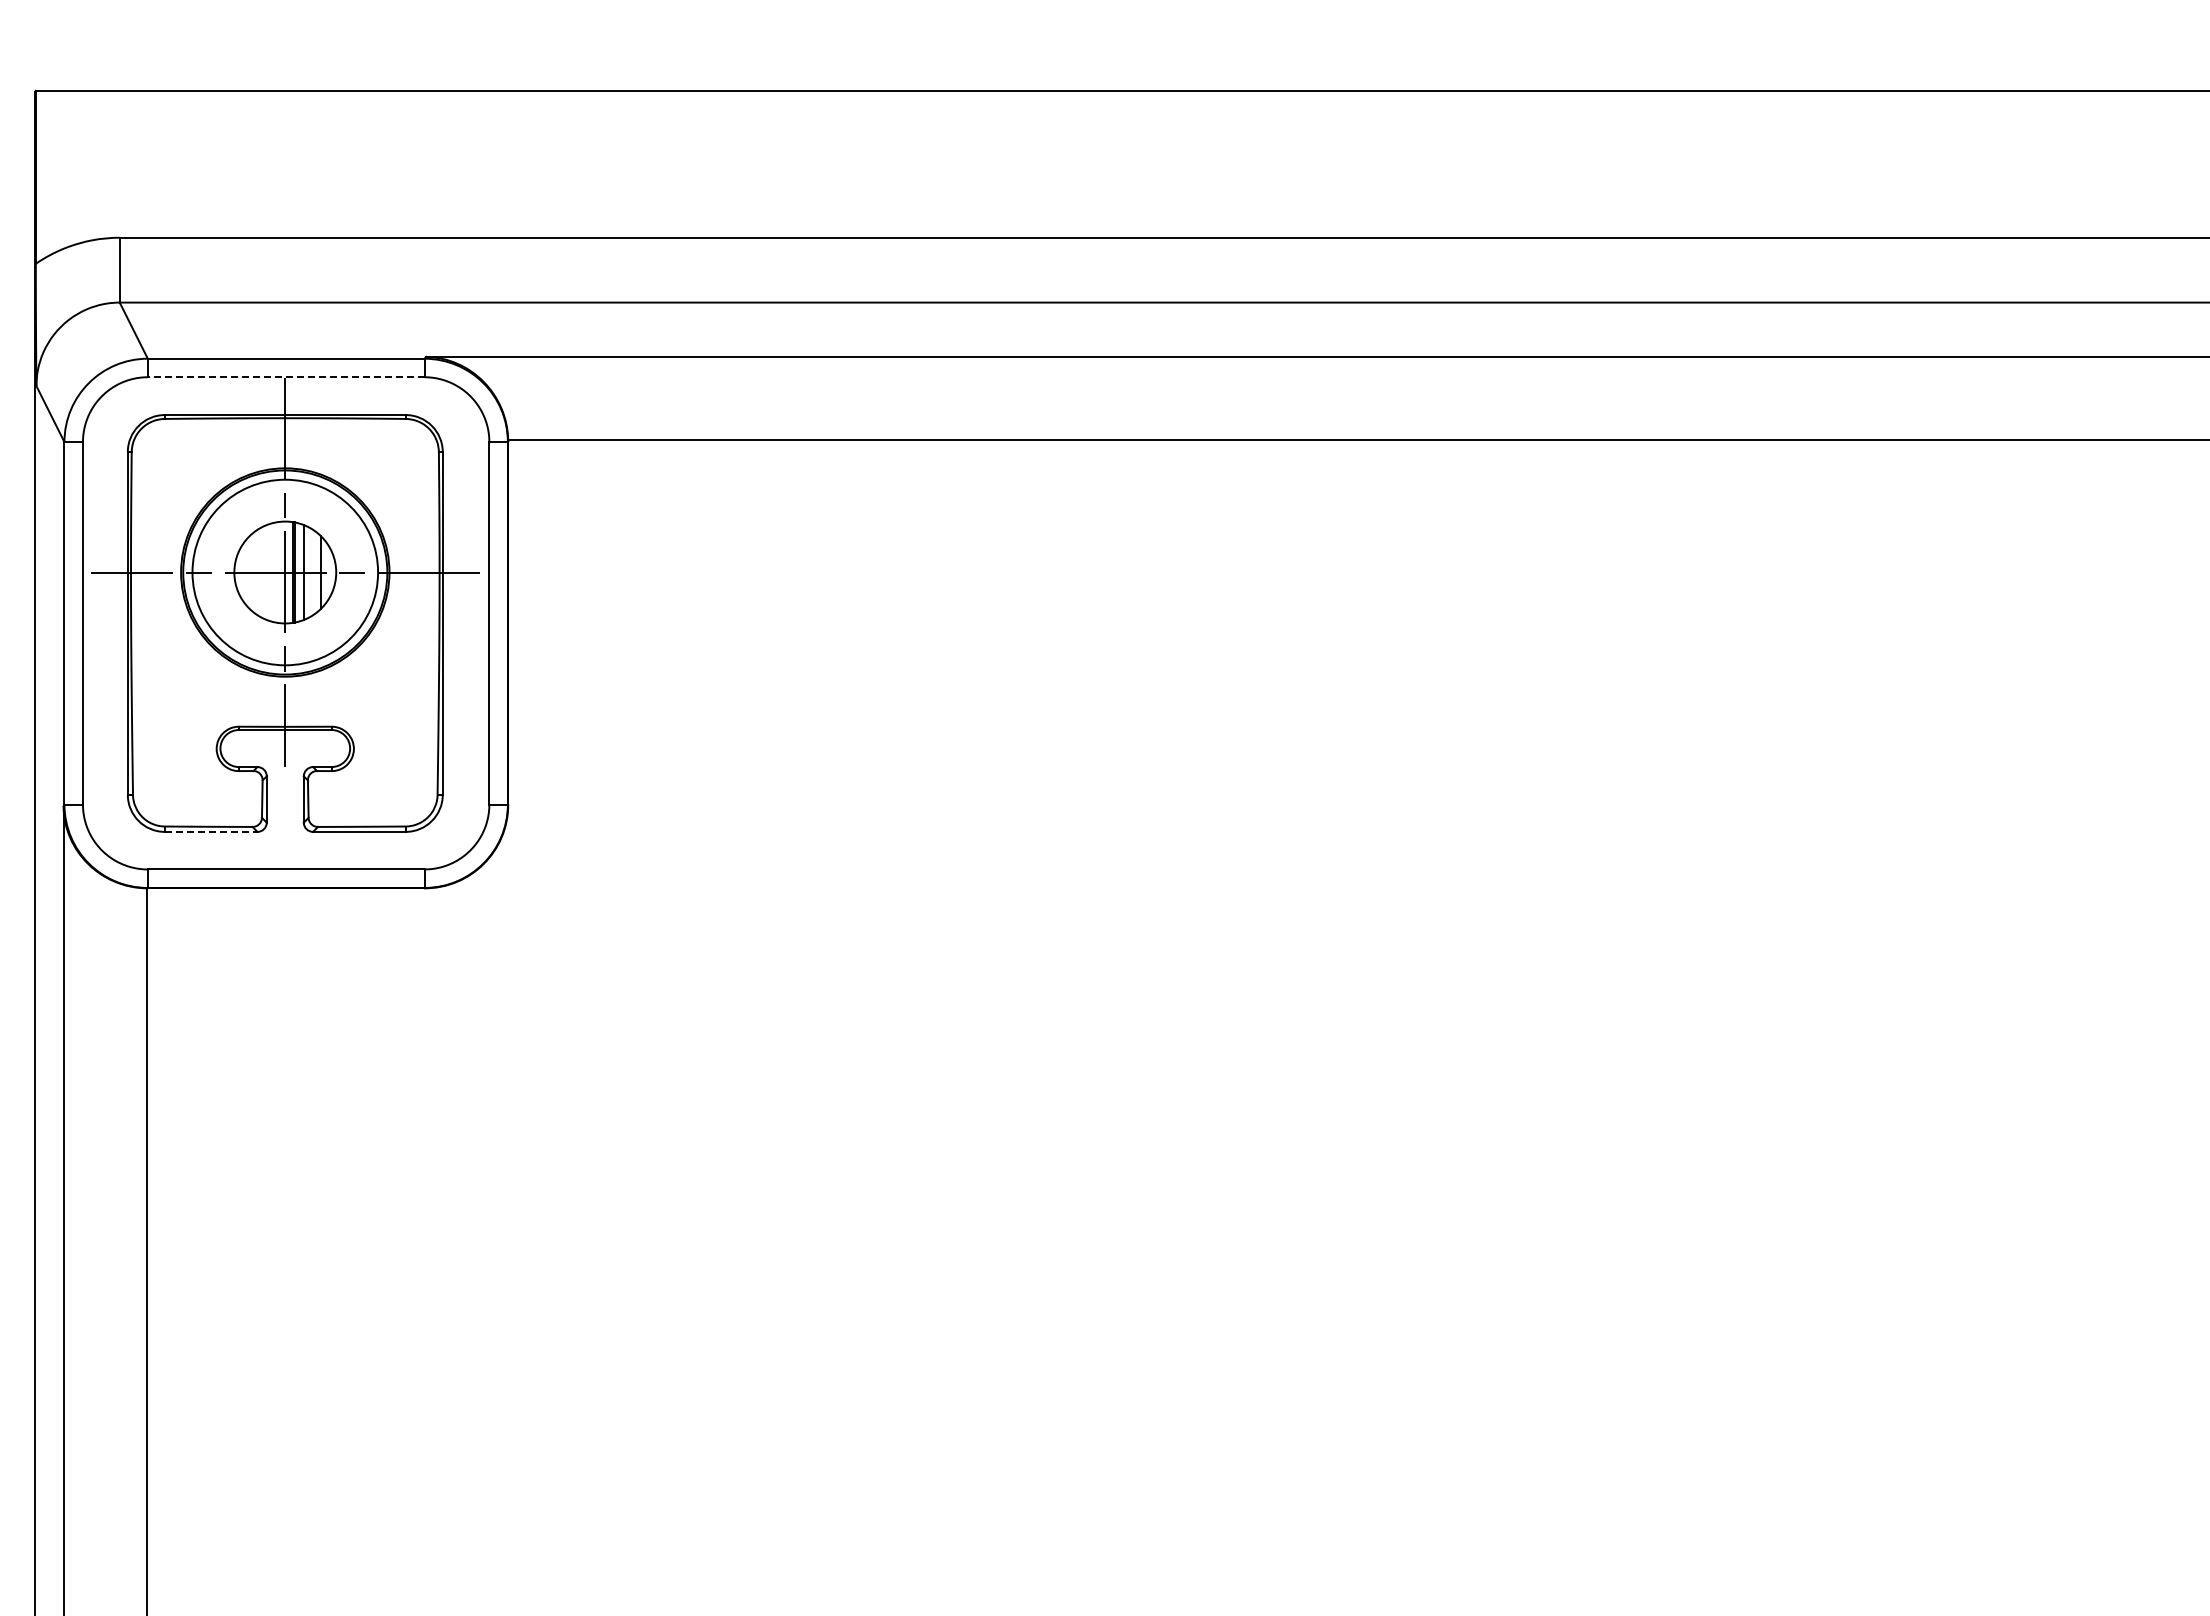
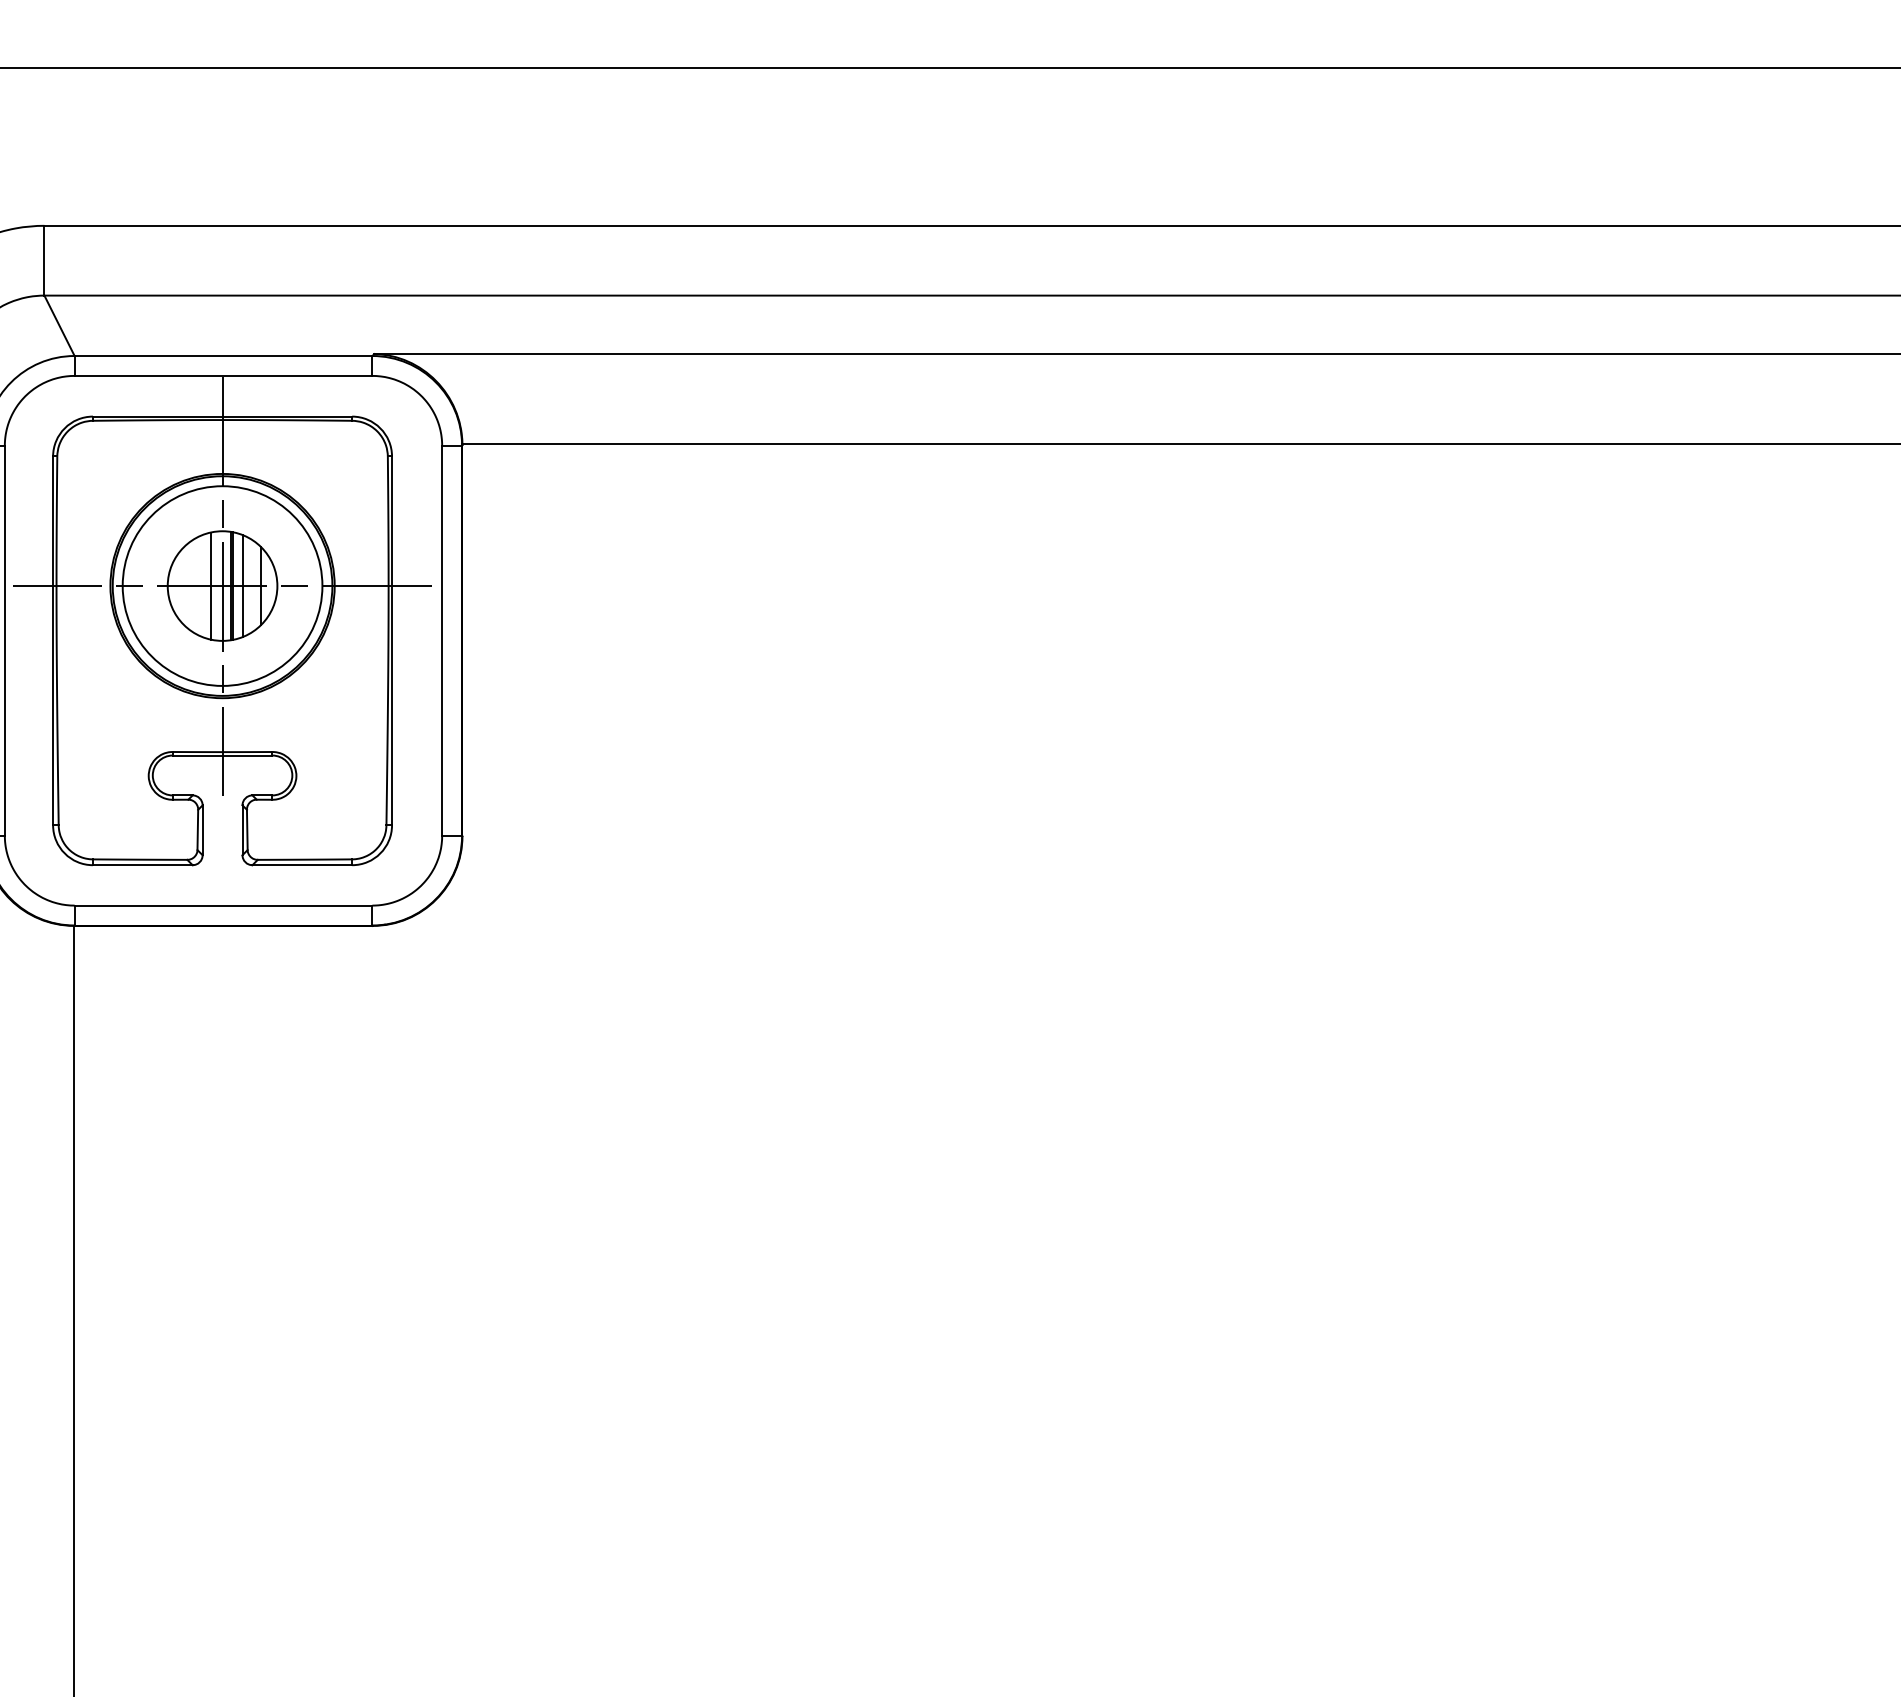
line: (285, 377) -> (222, 376), dashed -> solid
line: (274, 572) -> (210, 586), added
line: (211, 831) -> (143, 864), dashed -> solid

